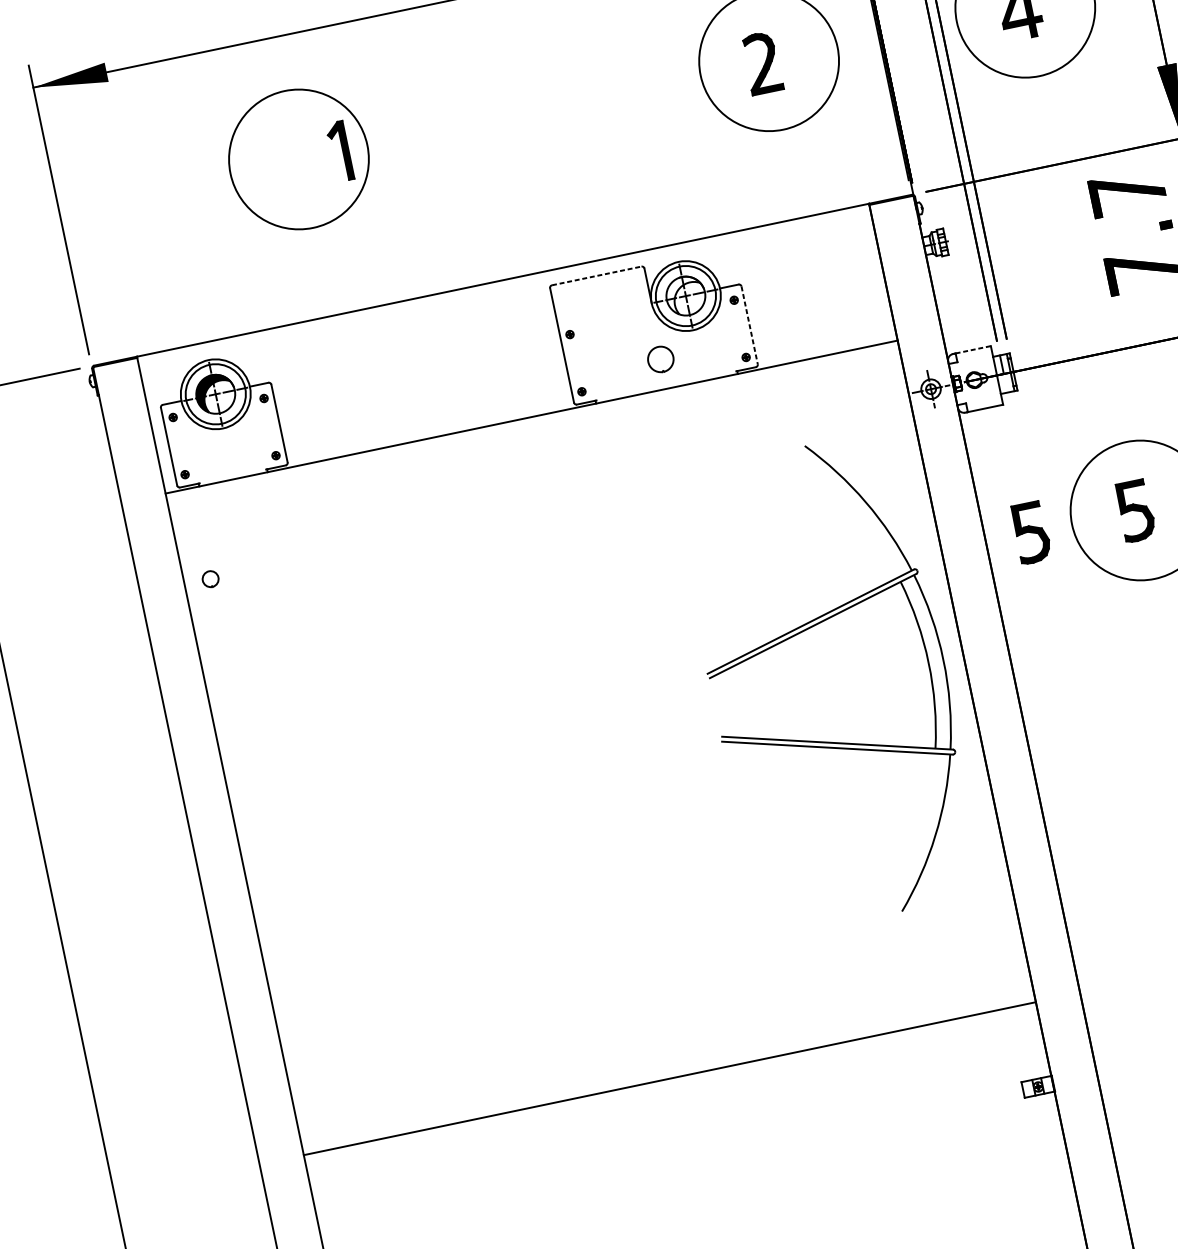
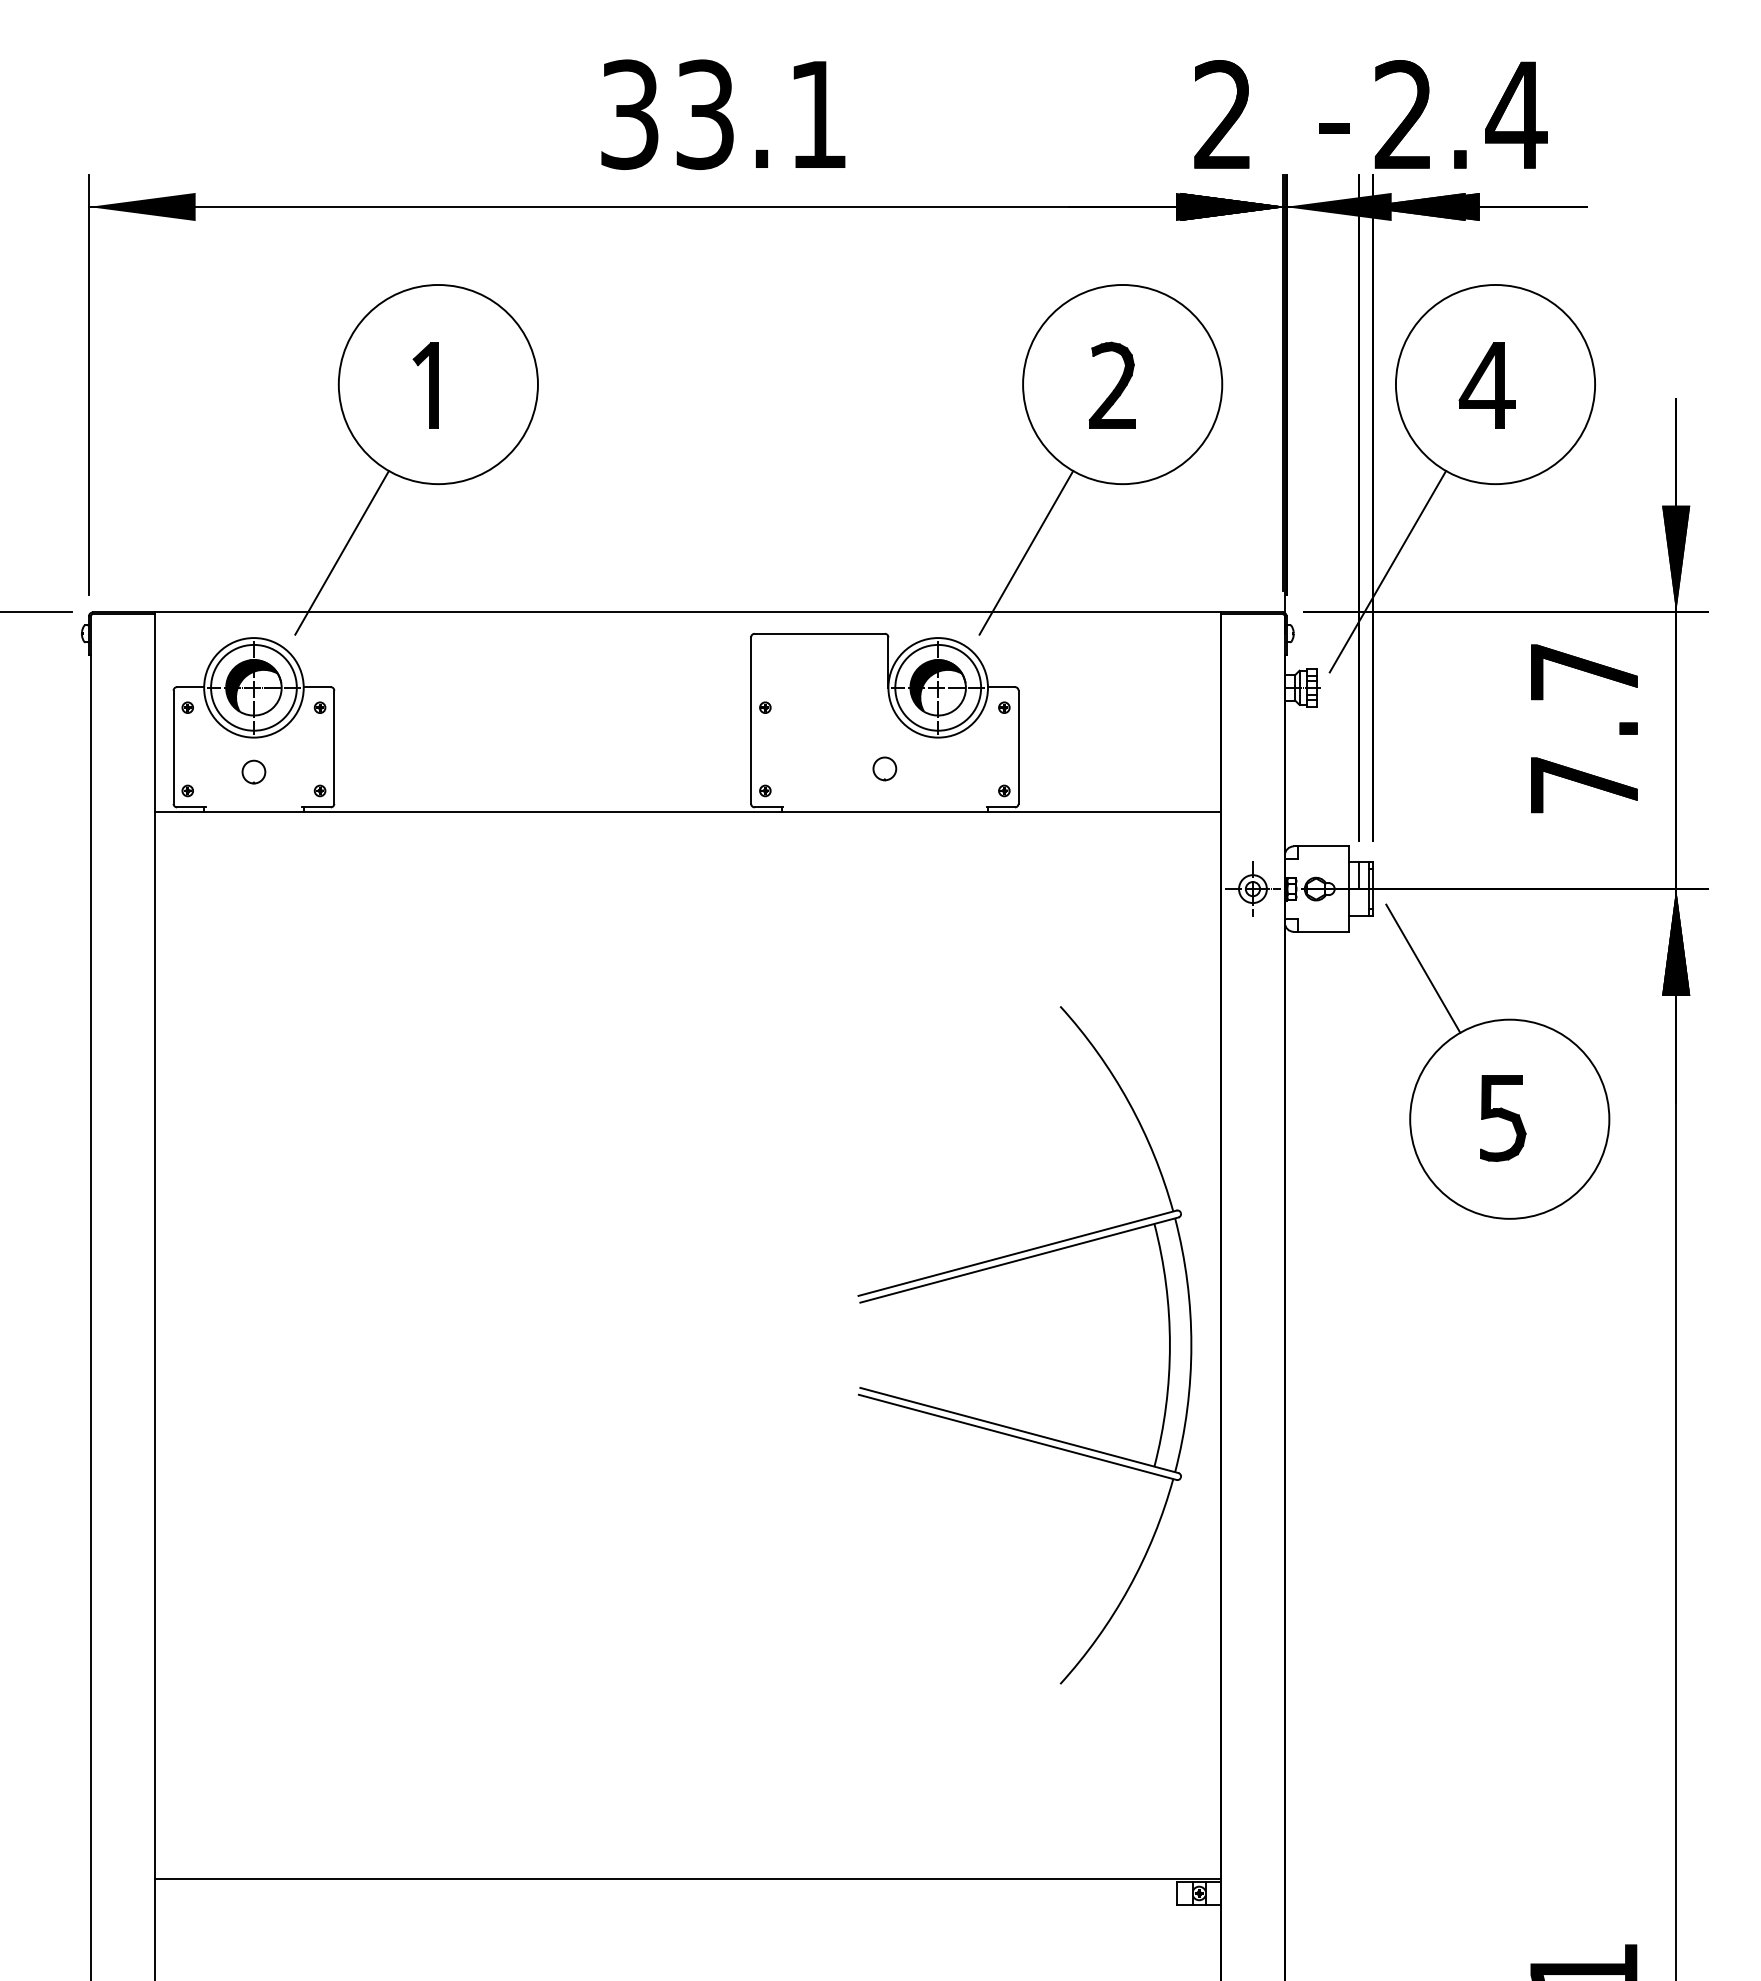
part: (339, 151) -> (425, 385), moved
line: (977, 151) -> (1387, 571), added
line: (727, 190) -> (1026, 552), added
line: (597, 275) -> (820, 633), dashed -> solid
line: (256, 288) -> (341, 552), added
hatch: (684, 294) -> (936, 685), added
line: (749, 325) -> (1018, 747), dashed -> solid
line: (973, 349) -> (1323, 846), dashed -> solid
part: (660, 359) -> (884, 768), size x0.62
line: (1059, 419) -> (1423, 968), added
part: (1031, 532) -> (1351, 1118), removed
part: (210, 578) -> (253, 771), moved
part: (827, 741) -> (1005, 1425), moved
line: (669, 1078) -> (687, 1878), moved

